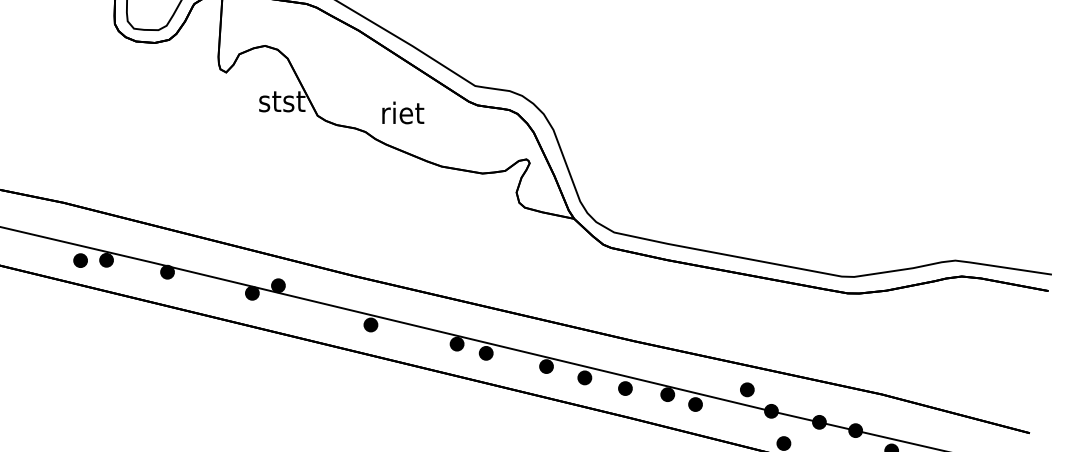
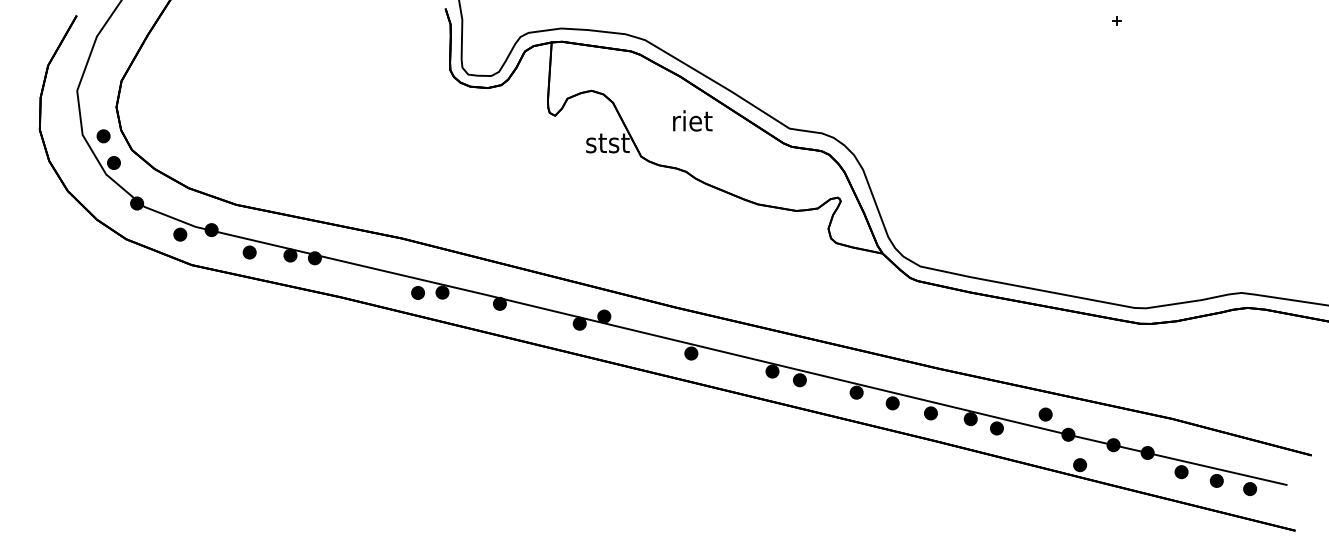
text: (402, 112) -> (692, 120), moved

